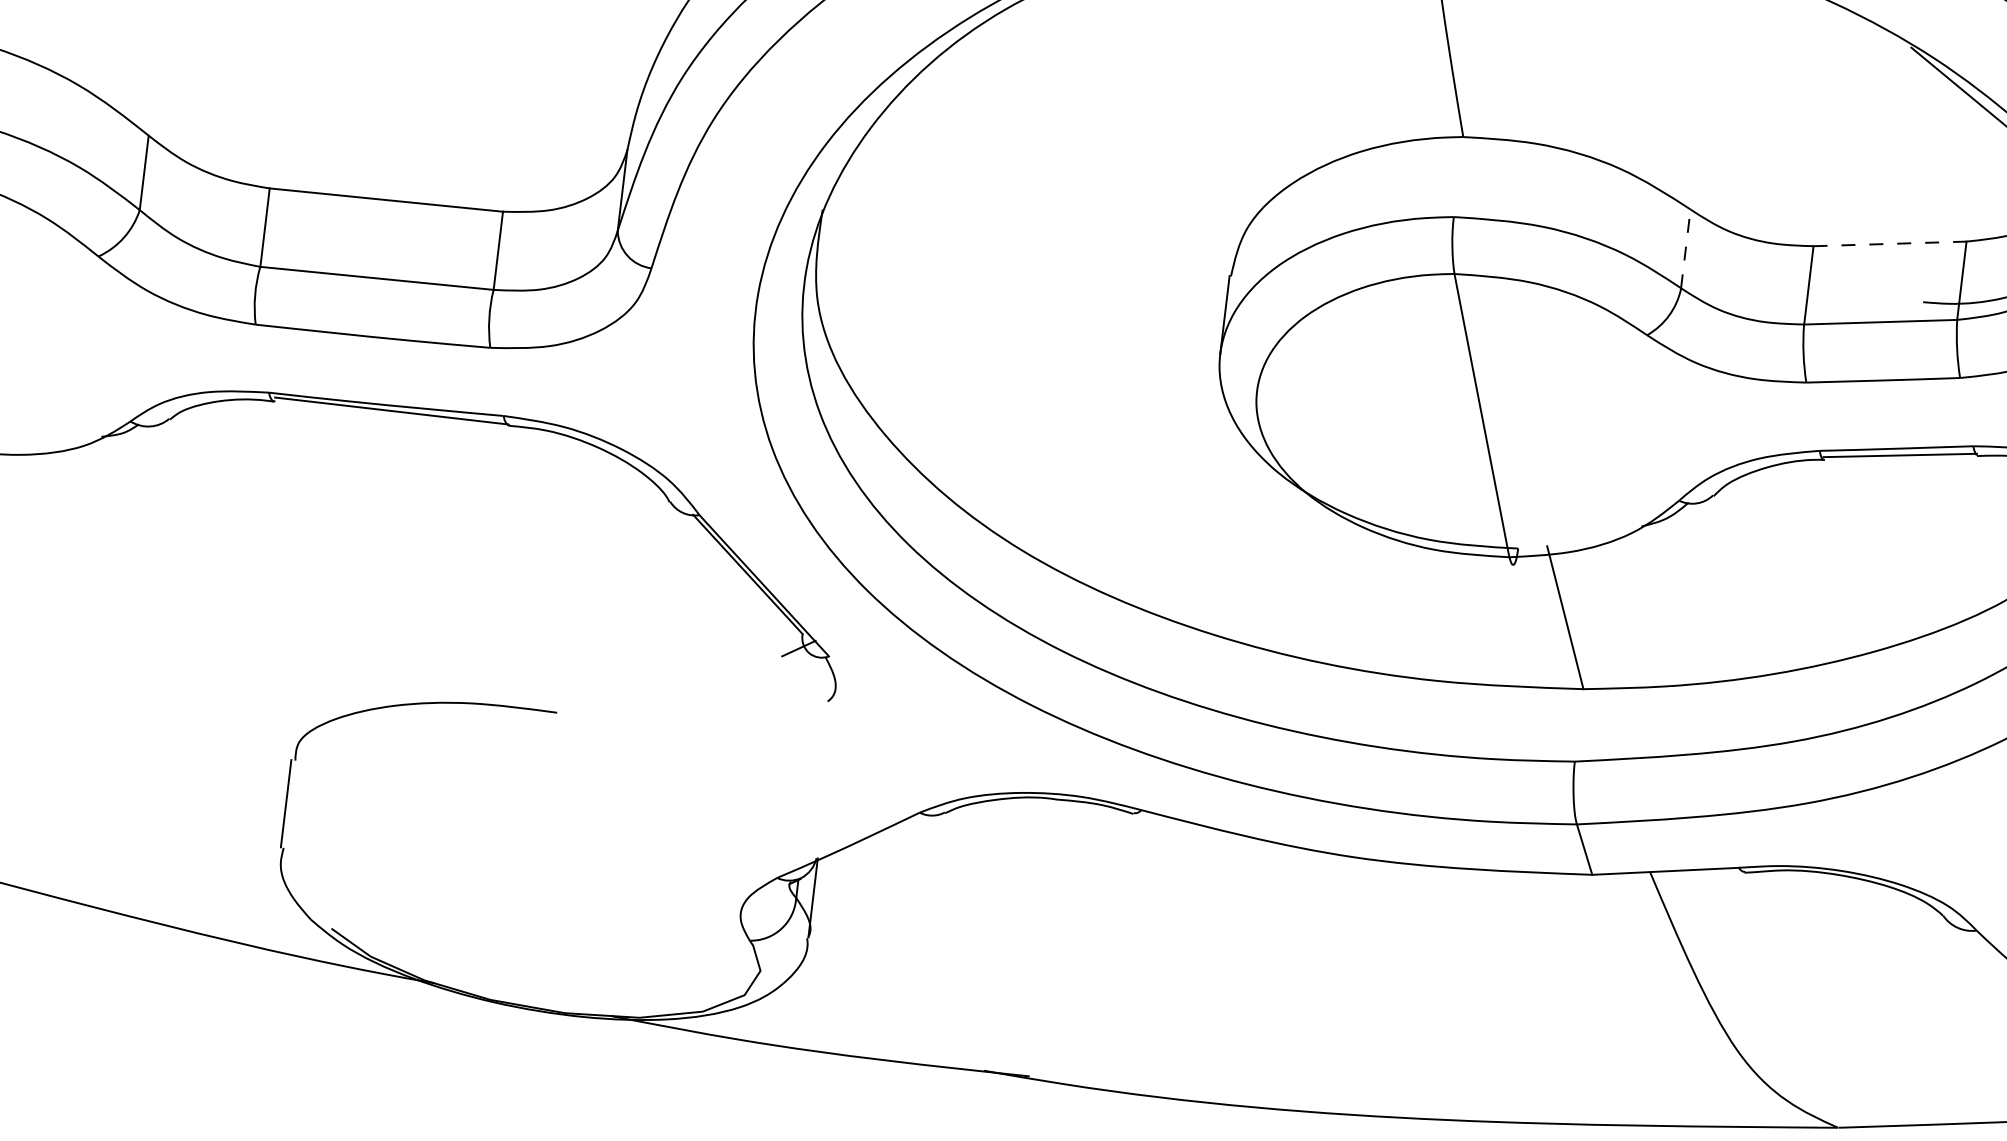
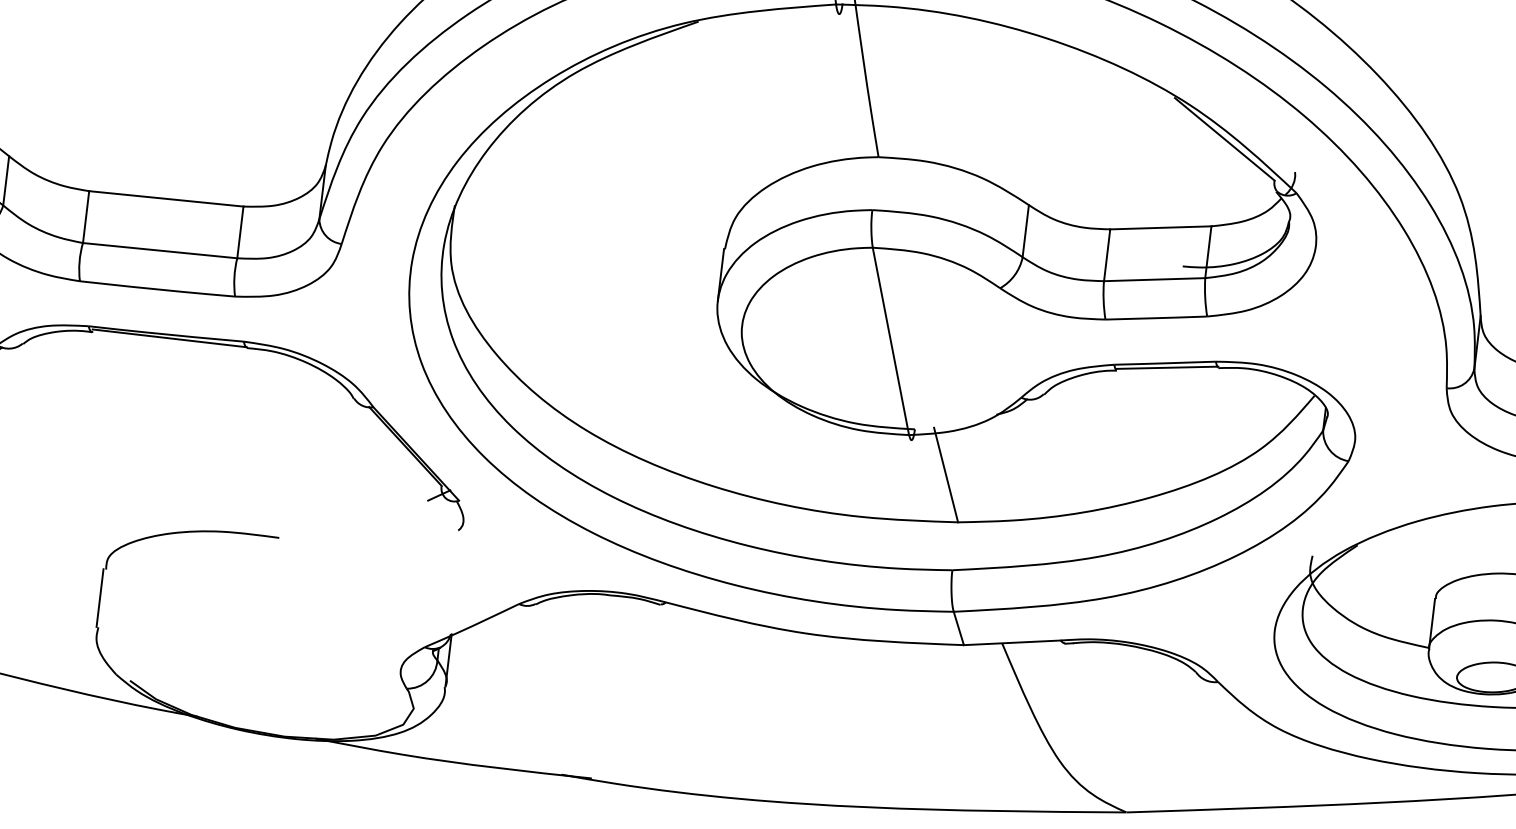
line: (1889, 243) -> (1160, 227), dashed -> solid
line: (1685, 247) -> (1025, 230), dashed -> solid

